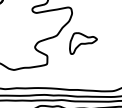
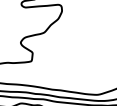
part: (83, 43) -> (70, 43), removed

